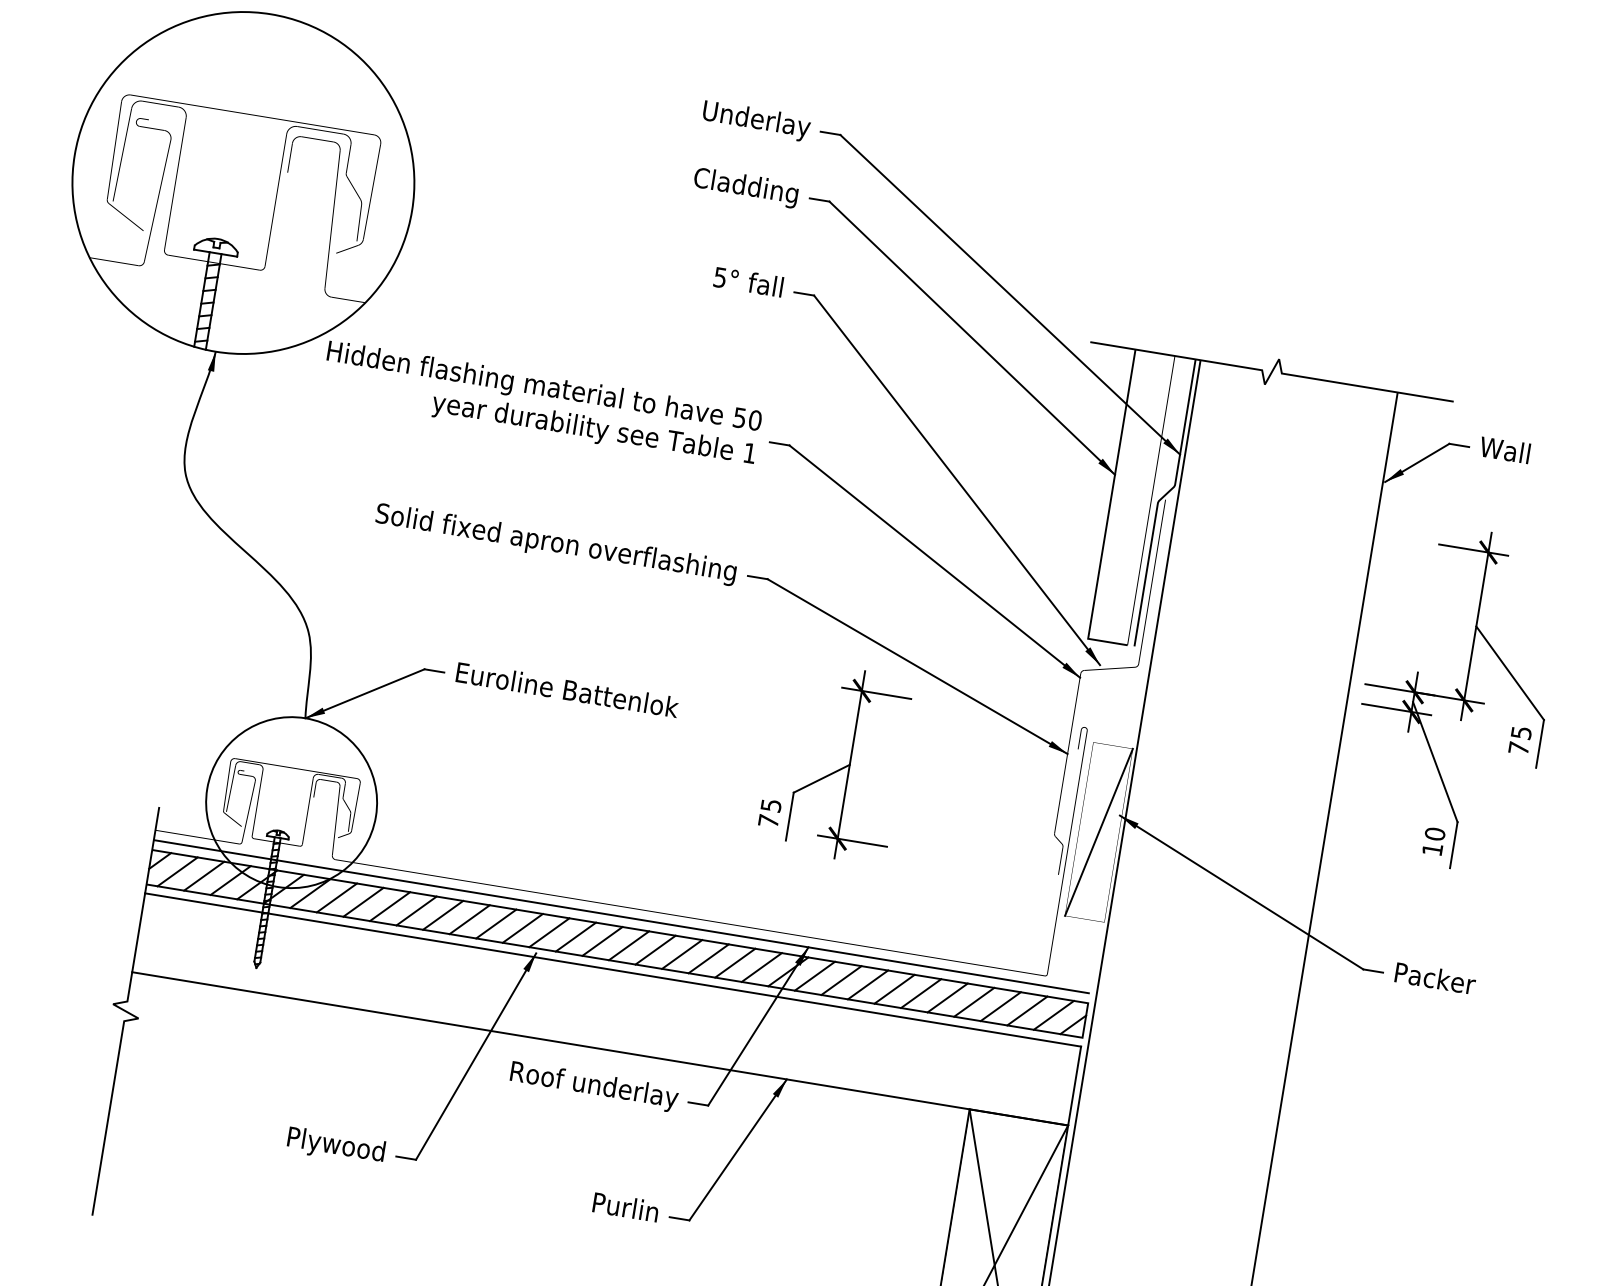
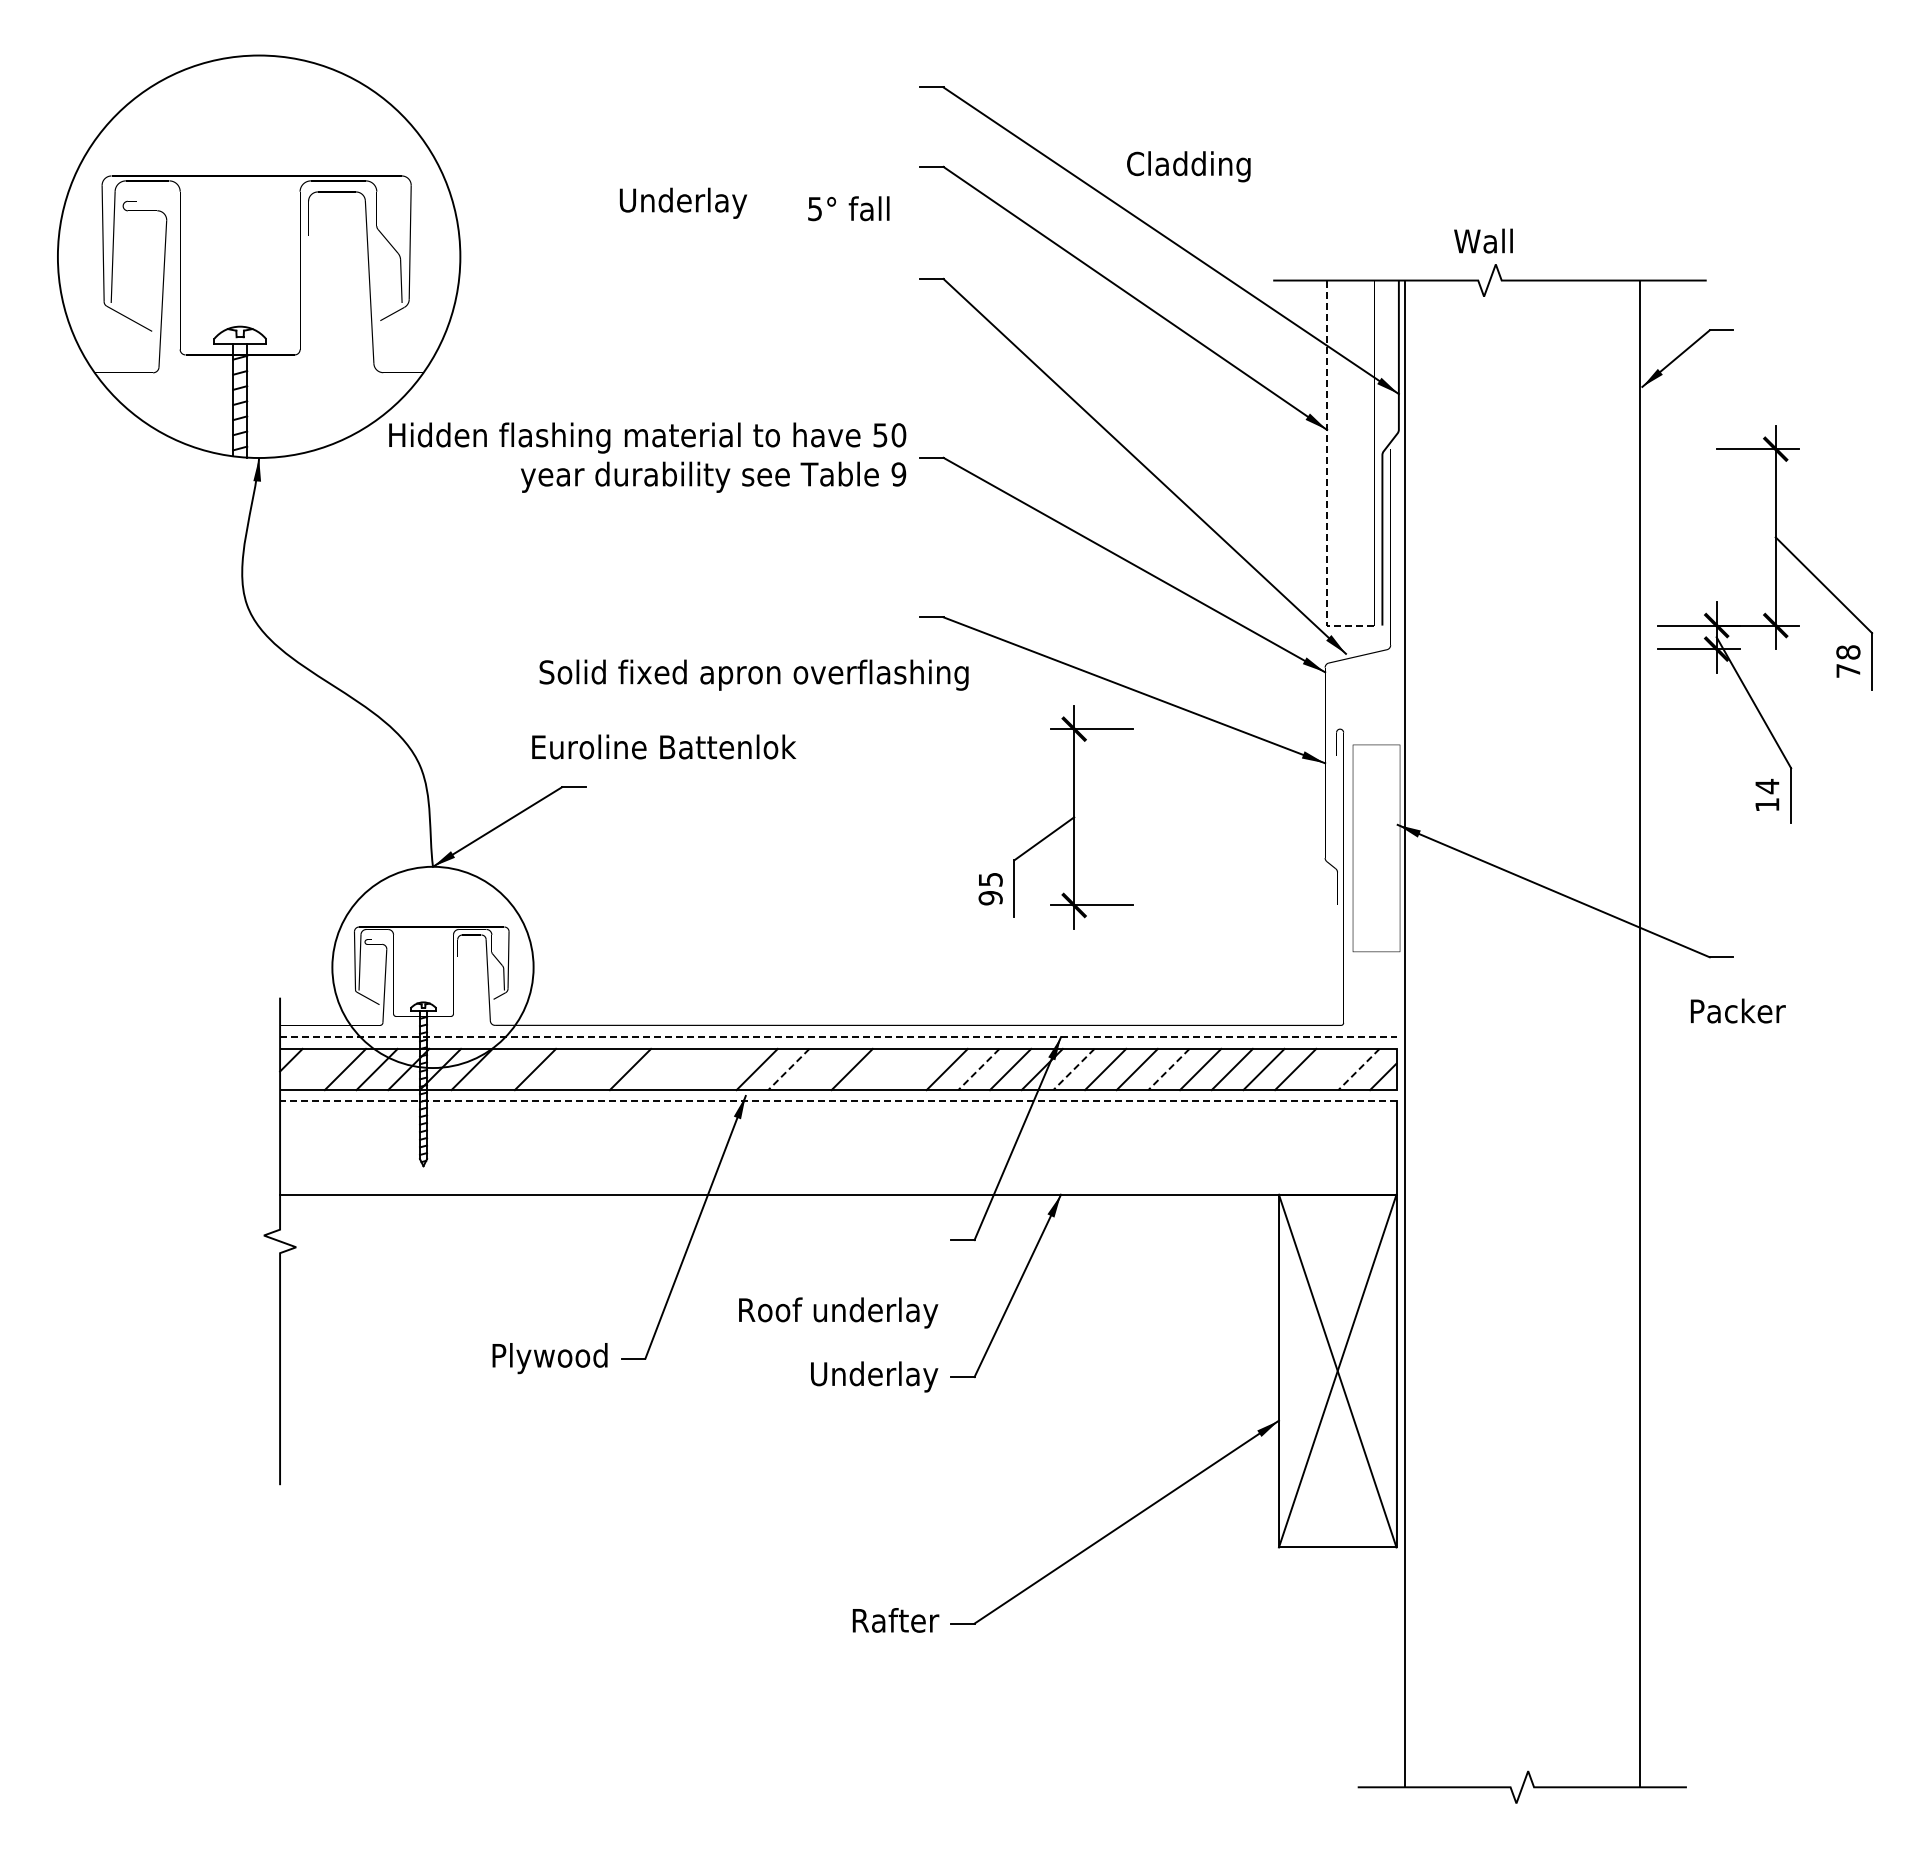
text: (756, 120) -> (683, 202), moved
text: (745, 187) -> (1188, 166), moved
text: (748, 281) -> (848, 208), moved
text: (1505, 449) -> (1483, 240), moved
text: (749, 453) -> (898, 474), 1 -> 9
line: (1108, 514) -> (1327, 477), solid -> dashed
text: (555, 543) -> (753, 674), moved
text: (567, 689) -> (664, 746), moved
text: (1521, 732) -> (1848, 652), 75 -> 78
text: (768, 821) -> (990, 898), 75 -> 95
line: (1099, 831) -> (1376, 847), removed
text: (1435, 834) -> (1767, 786), 10 -> 14
line: (177, 871) -> (313, 1069), removed
line: (336, 897) -> (503, 1069), removed
line: (389, 906) -> (566, 1069), removed
line: (416, 910) -> (598, 1069), removed
line: (621, 917) -> (838, 1037), solid -> dashed
line: (469, 919) -> (661, 1069), removed
line: (496, 923) -> (693, 1069), removed
line: (522, 928) -> (725, 1069), removed
line: (575, 937) -> (788, 1069), solid -> dashed
line: (602, 941) -> (820, 1069), removed
line: (655, 950) -> (883, 1069), removed
line: (682, 954) -> (915, 1069), removed
line: (734, 963) -> (978, 1069), solid -> dashed
line: (612, 969) -> (837, 1100), solid -> dashed
line: (814, 976) -> (1073, 1069), solid -> dashed
text: (1435, 978) -> (1738, 1010), moved
line: (894, 989) -> (1168, 1069), solid -> dashed
line: (1026, 1010) -> (1326, 1069), removed
line: (1053, 1015) -> (1358, 1069), solid -> dashed
text: (594, 1086) -> (838, 1312), moved
text: (605, 1206) -> (874, 1376), Purlin -> Underlay

